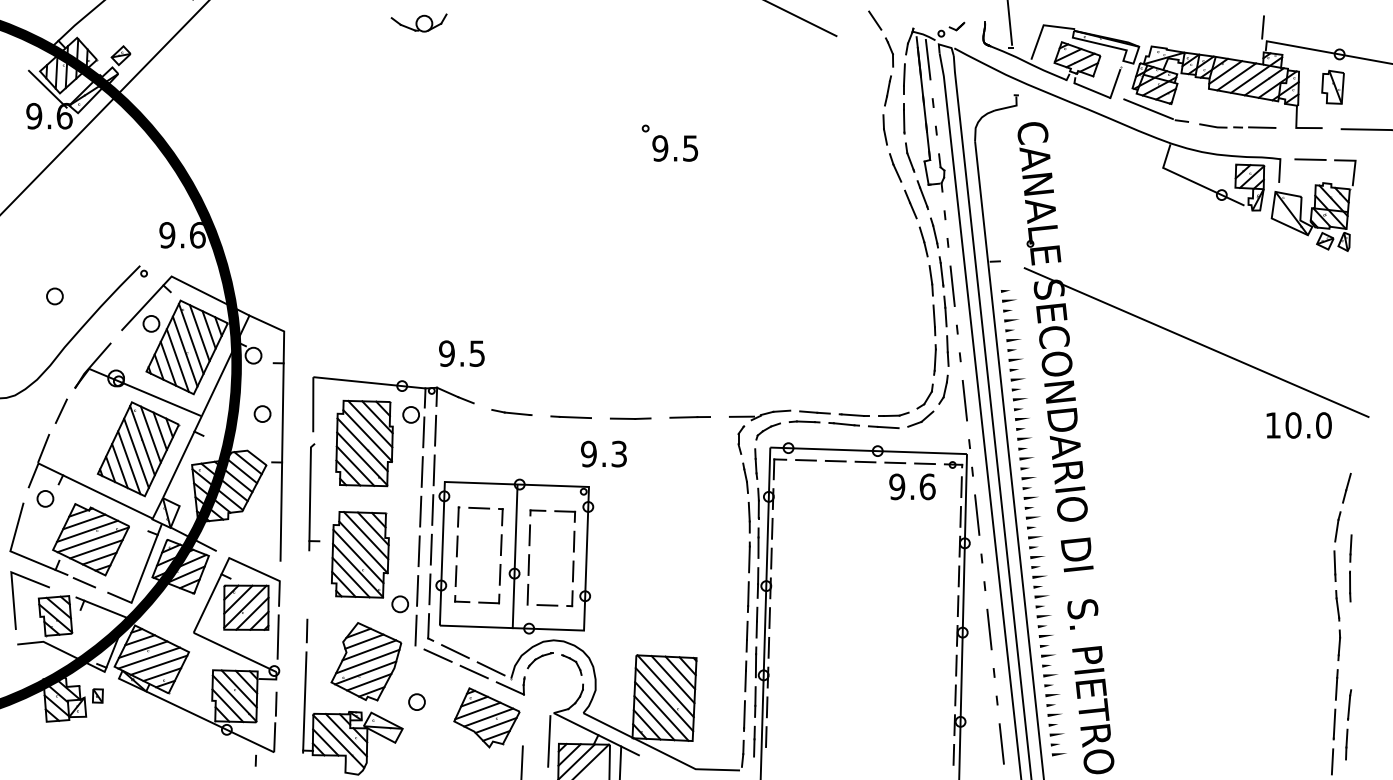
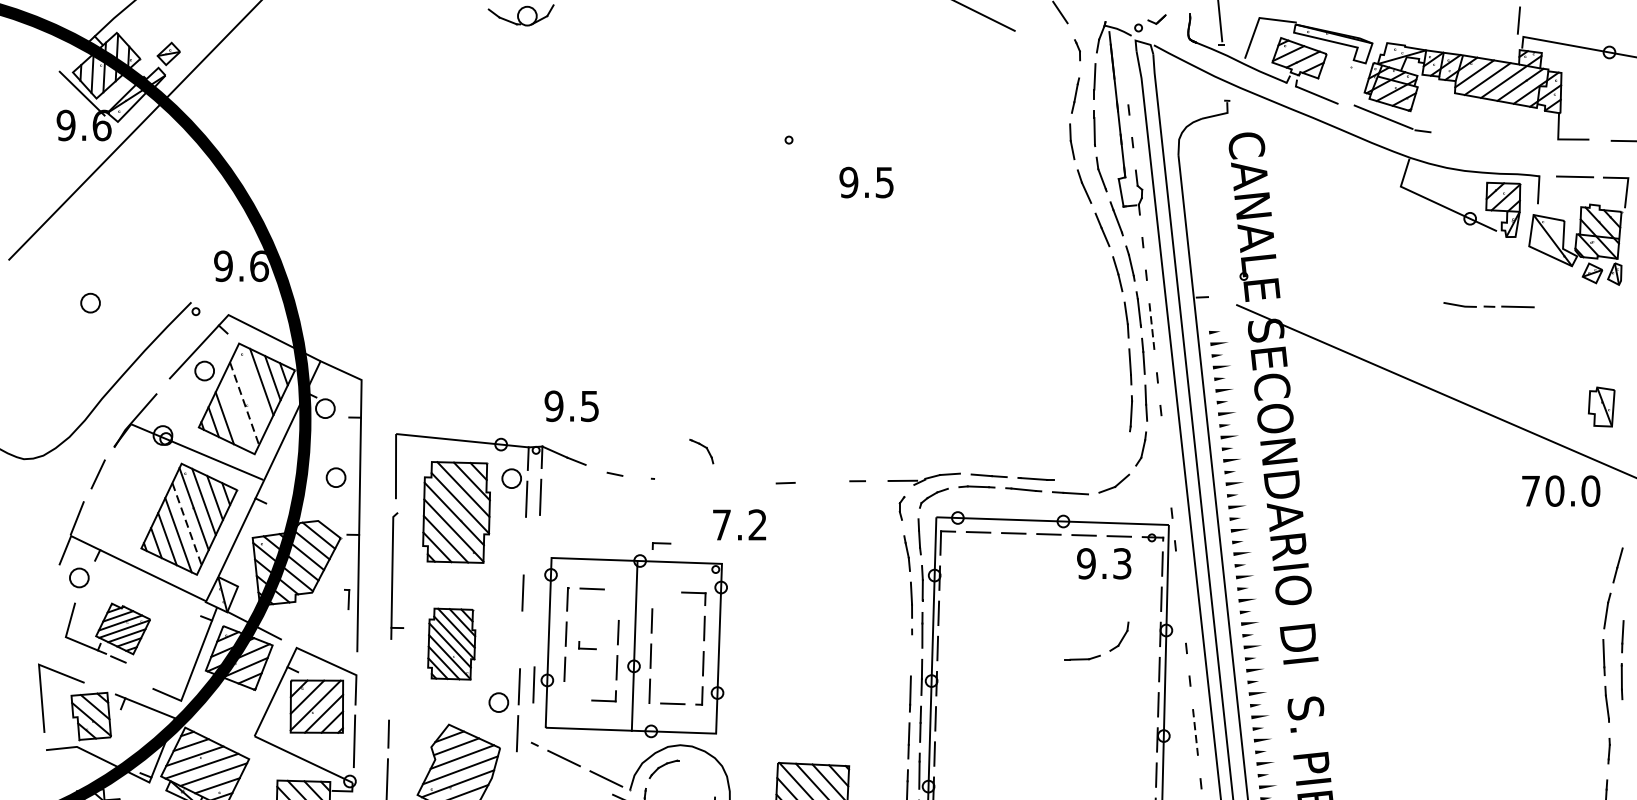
part: (889, 52) -> (1077, 50), size x0.6
line: (927, 59) -> (1122, 58), removed
line: (1115, 83) -> (1344, 86), removed
part: (1332, 87) -> (1601, 407), moved
part: (1237, 125) -> (1488, 304), moved
text: (675, 148) -> (866, 182), moved
line: (952, 286) -> (1151, 326), solid -> dashed
part: (54, 296) -> (90, 303), moved
line: (190, 338) -> (250, 388), removed
line: (185, 352) -> (244, 404), solid -> dashed
line: (177, 360) -> (235, 414), removed
line: (964, 400) -> (1165, 461), removed
part: (908, 411) -> (1099, 654), moved
line: (516, 413) -> (636, 477), removed
line: (570, 416) -> (700, 480), removed
line: (683, 417) -> (833, 481), removed
line: (622, 418) -> (761, 482), removed
text: (1272, 425) -> (1530, 491), 10.0 -> 70.0
part: (741, 439) -> (902, 507), size x0.7
line: (136, 453) -> (187, 524), solid -> dashed
text: (603, 453) -> (739, 524), 9.3 -> 7.2
line: (433, 470) -> (538, 544), removed
line: (421, 471) -> (523, 545), removed
text: (927, 486) -> (1122, 563), 9.6 -> 9.3
line: (432, 509) -> (536, 590), removed
part: (537, 512) -> (661, 545), moved
line: (977, 514) -> (1181, 596), removed
part: (500, 517) -> (346, 599), moved
part: (69, 545) -> (107, 633), size x0.6
line: (430, 549) -> (534, 637), removed
line: (418, 551) -> (520, 640), removed
part: (360, 554) -> (451, 643), size x0.7
line: (749, 559) -> (911, 649), removed
part: (462, 598) -> (587, 644), moved
line: (428, 626) -> (532, 728), removed
line: (989, 629) -> (1195, 732), solid -> dashed
part: (1339, 645) -> (1609, 751), size x0.7
line: (437, 655) -> (542, 763), removed
part: (571, 664) -> (701, 450), moved
line: (473, 671) -> (585, 782), removed

